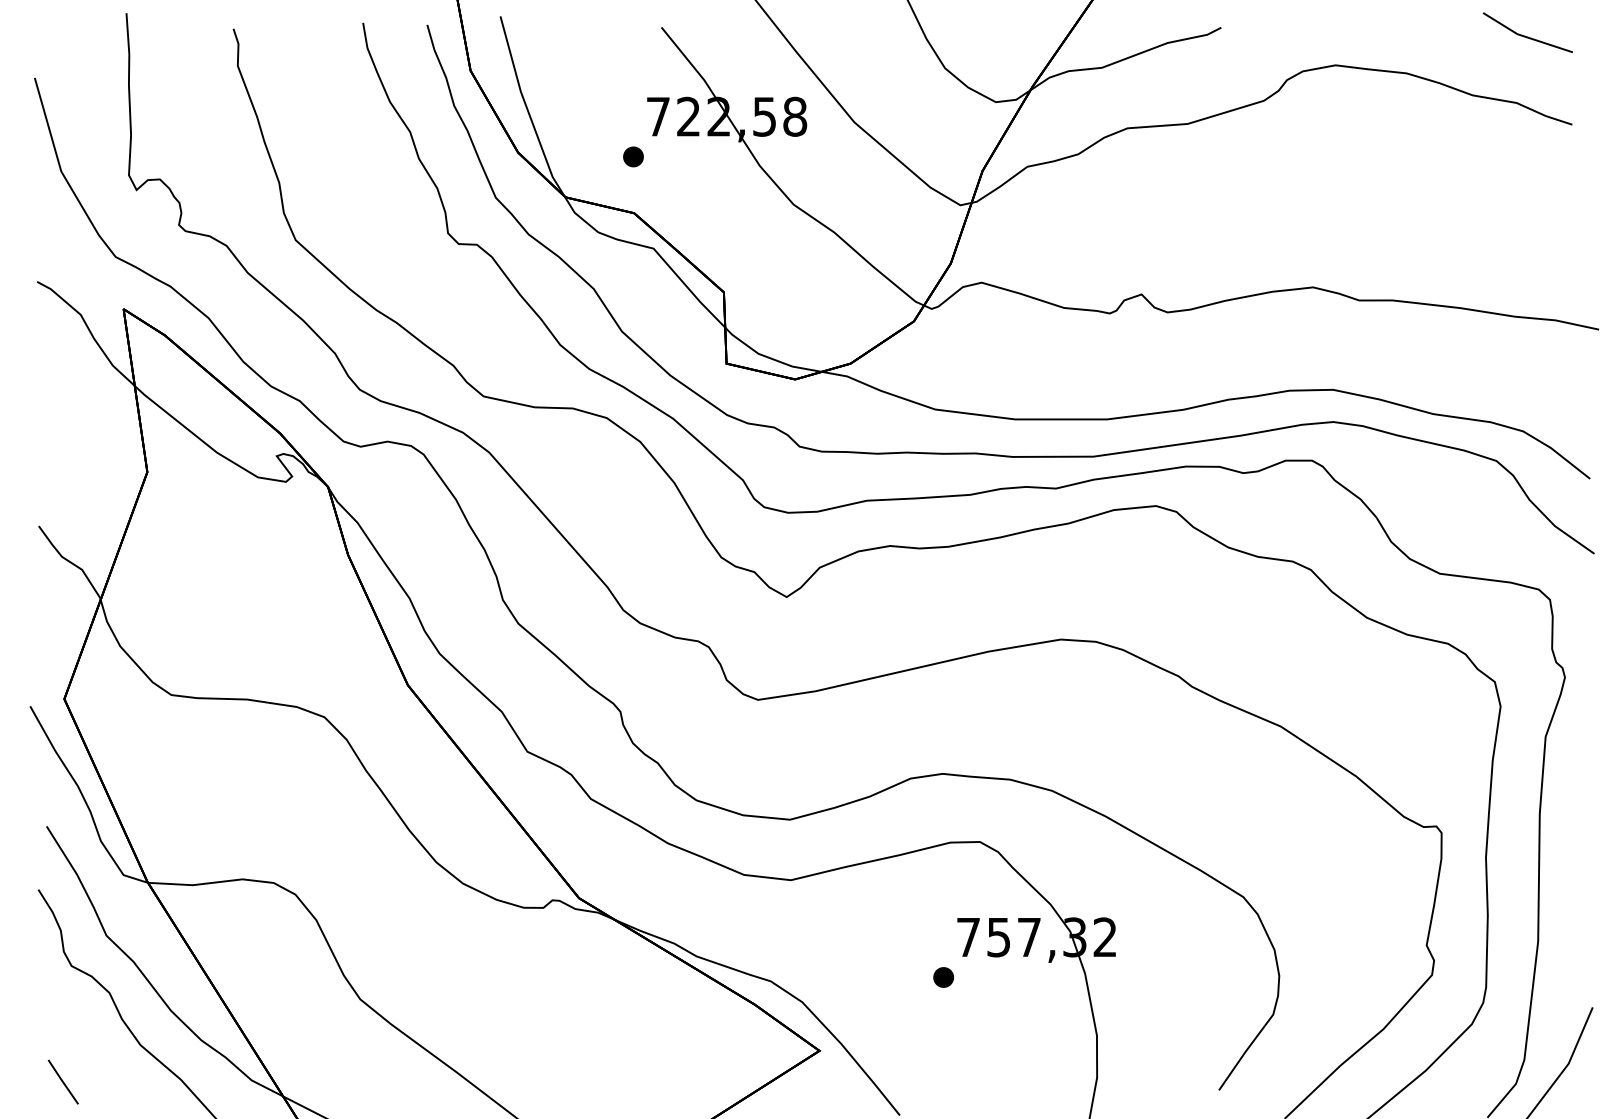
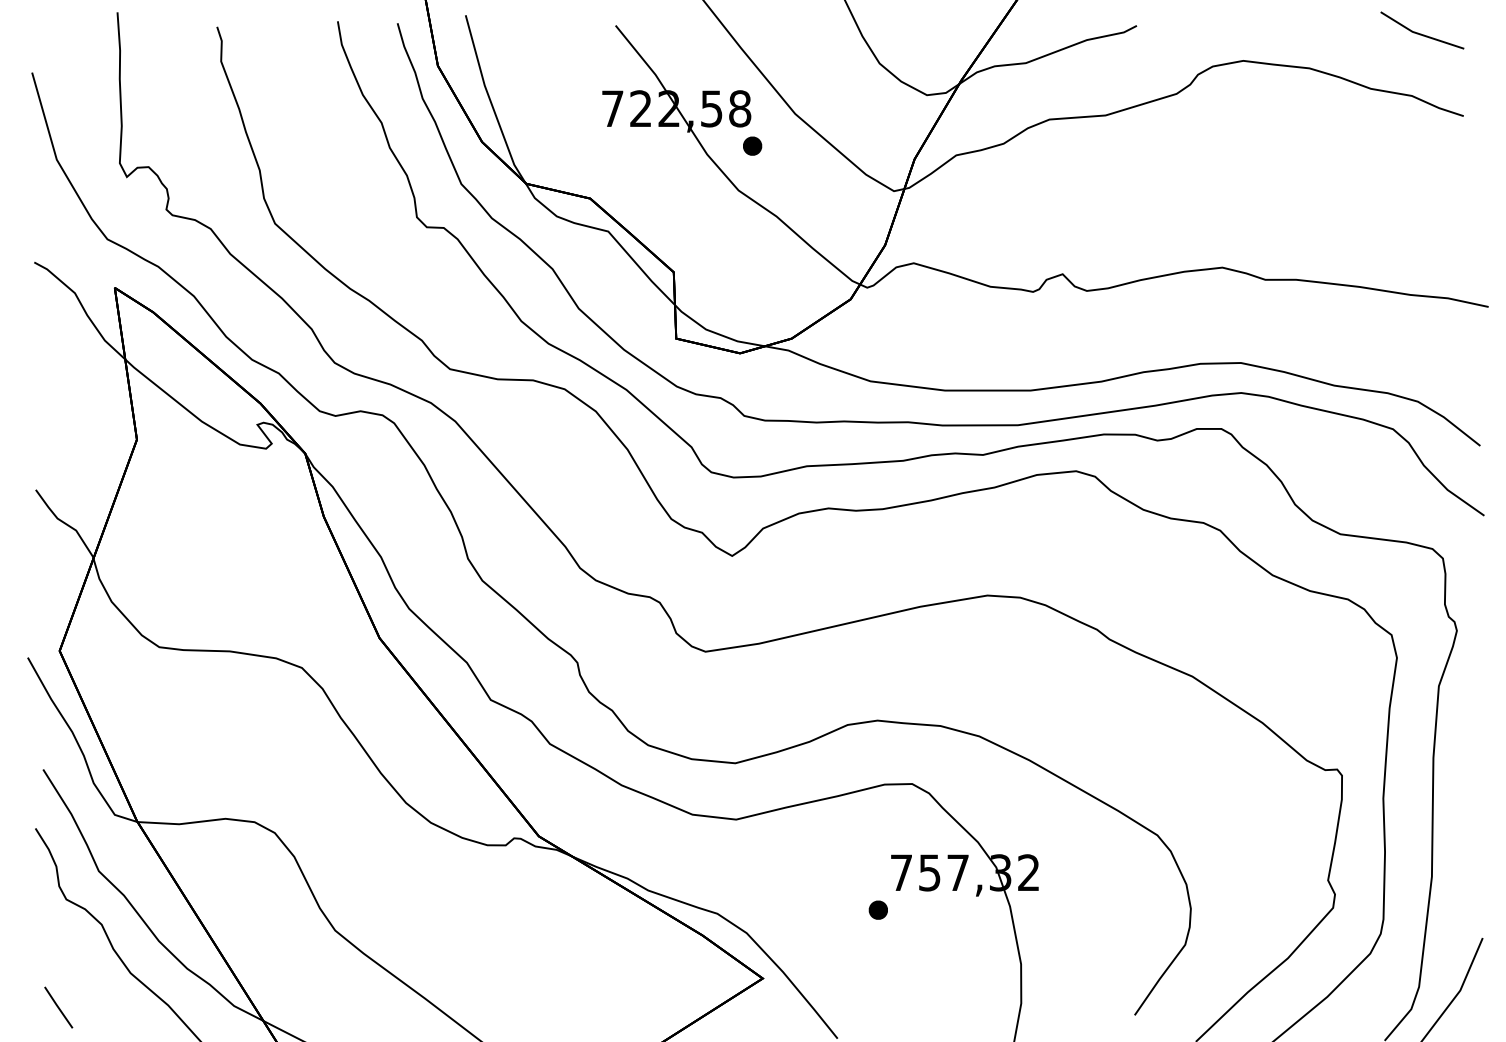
part: (633, 156) -> (752, 145), moved

